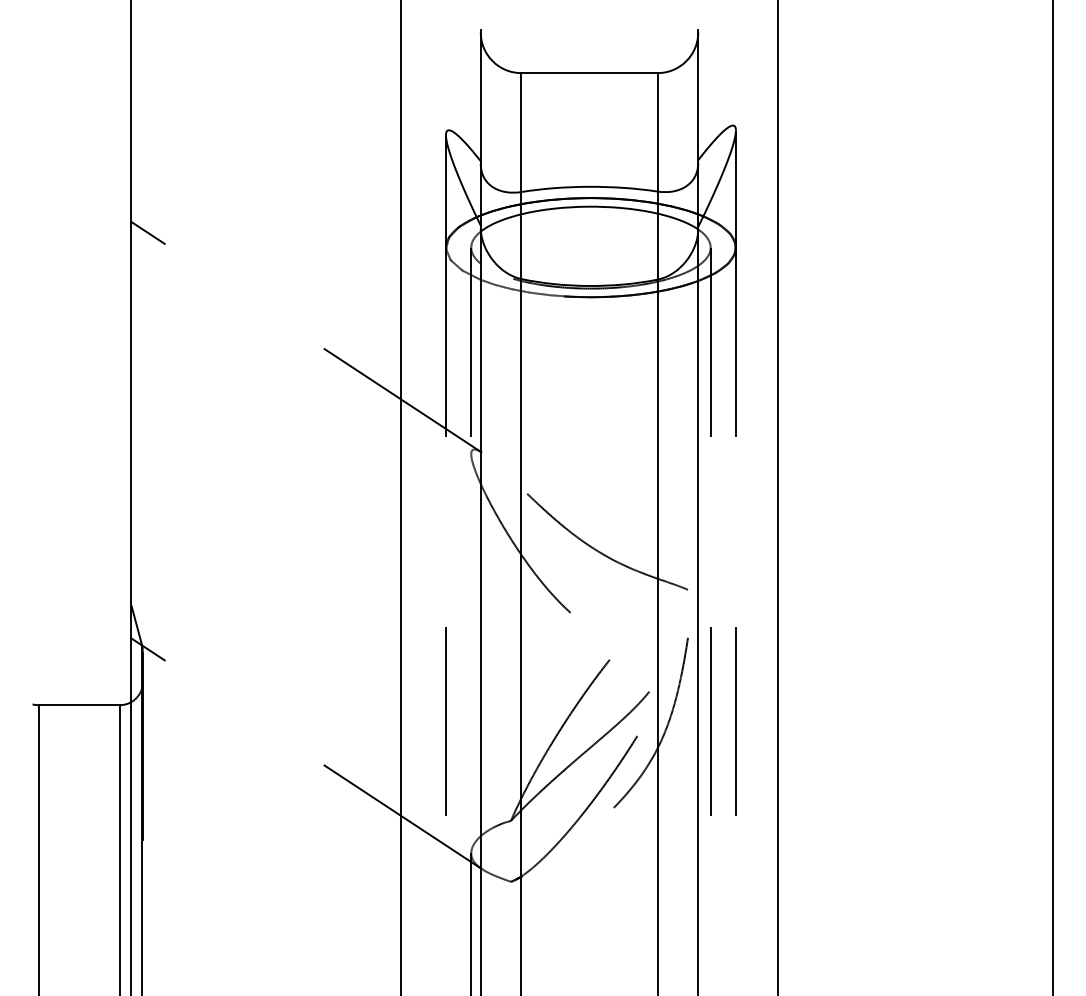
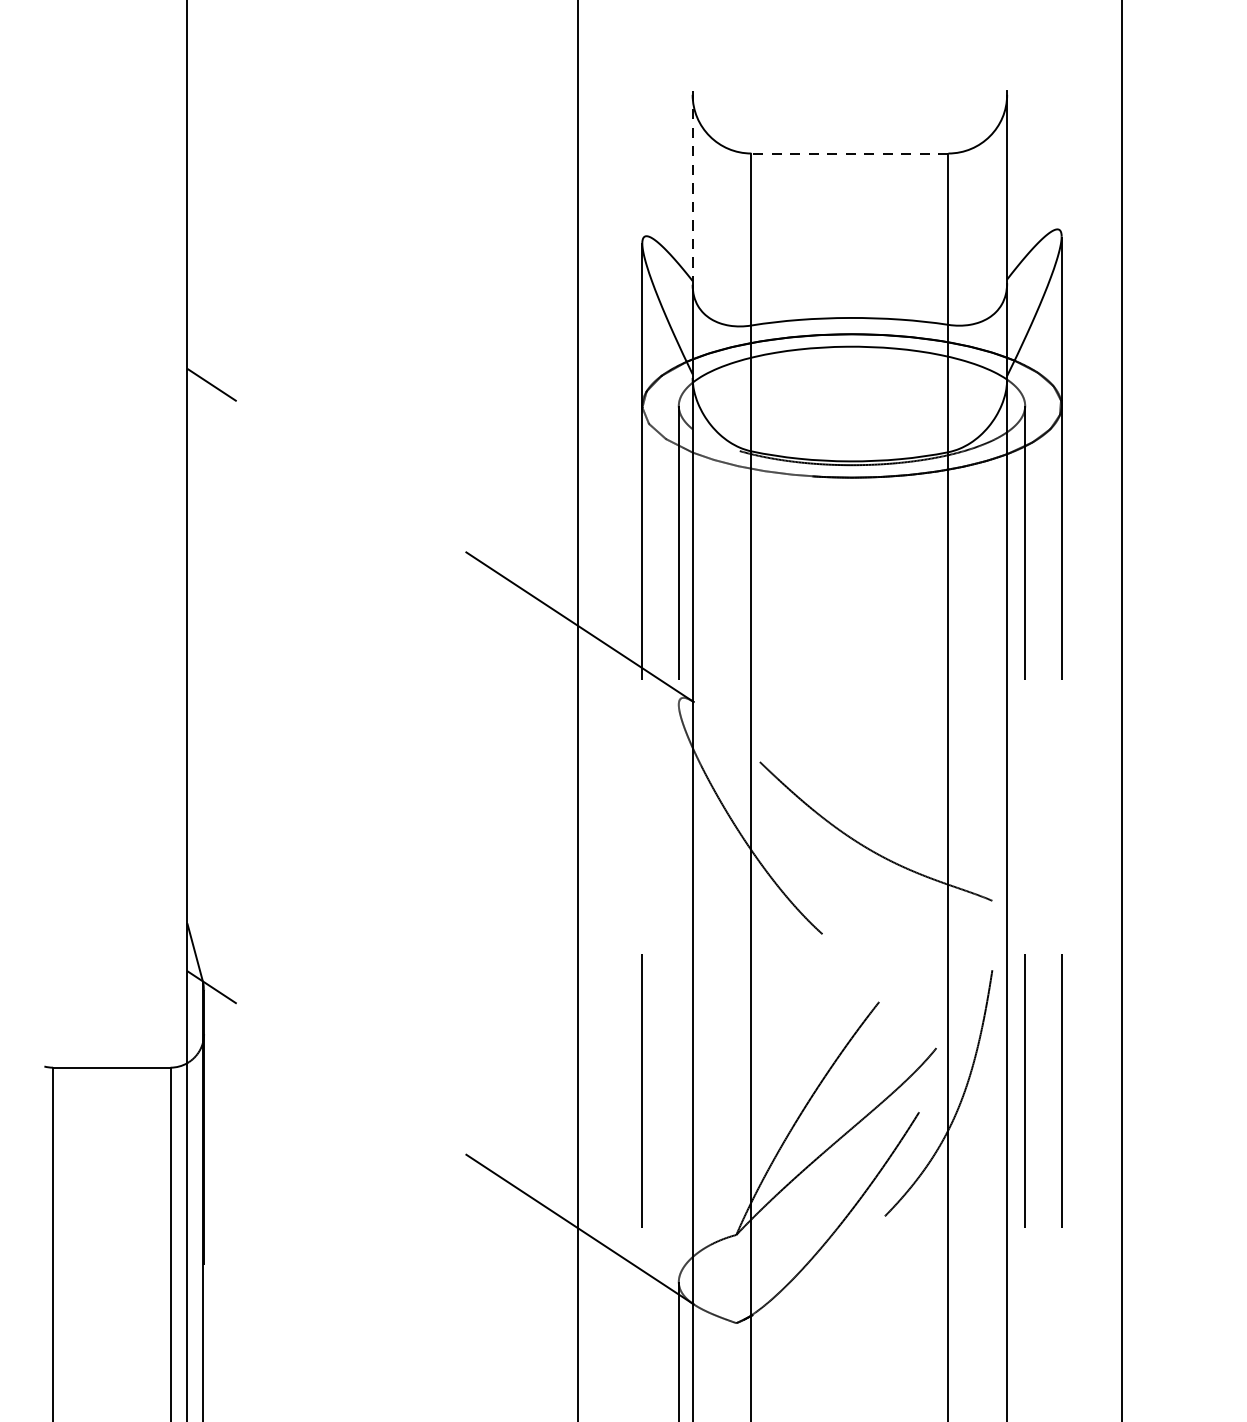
line: (589, 73) -> (849, 154), solid -> dashed
line: (480, 97) -> (692, 188), solid -> dashed

